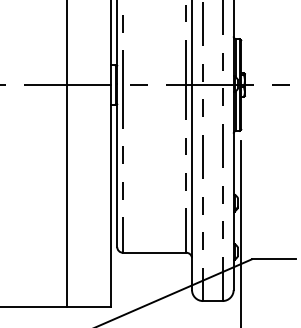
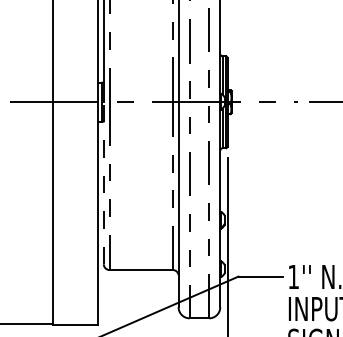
line: (116, 165) -> (103, 182), solid -> dashed

